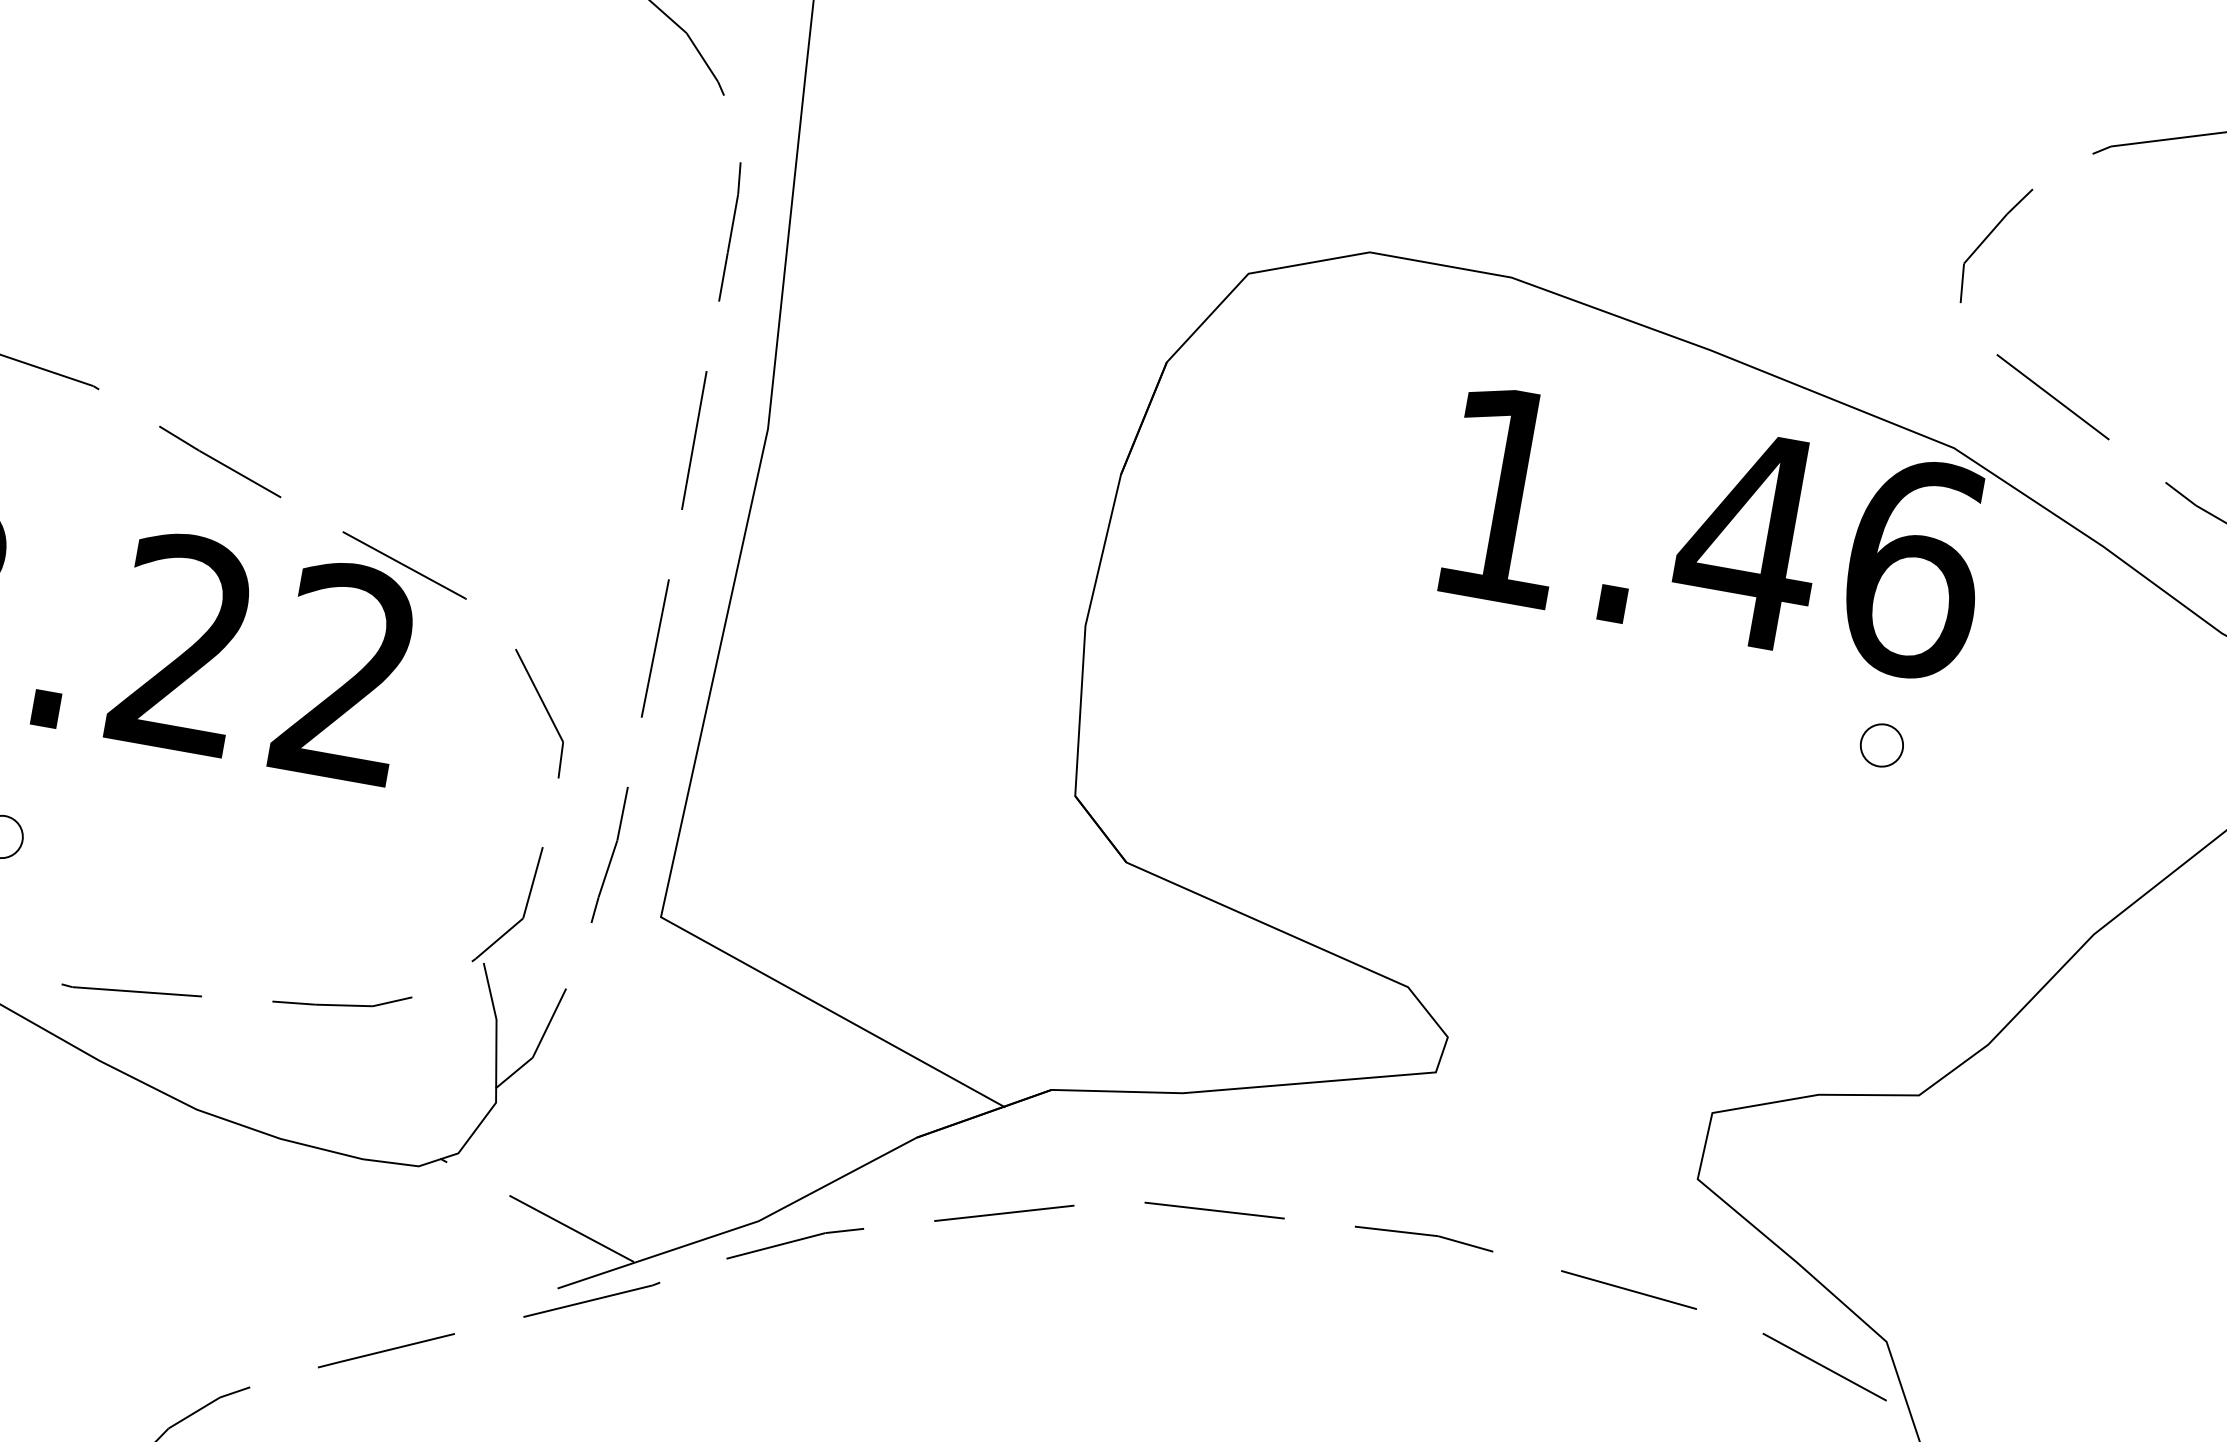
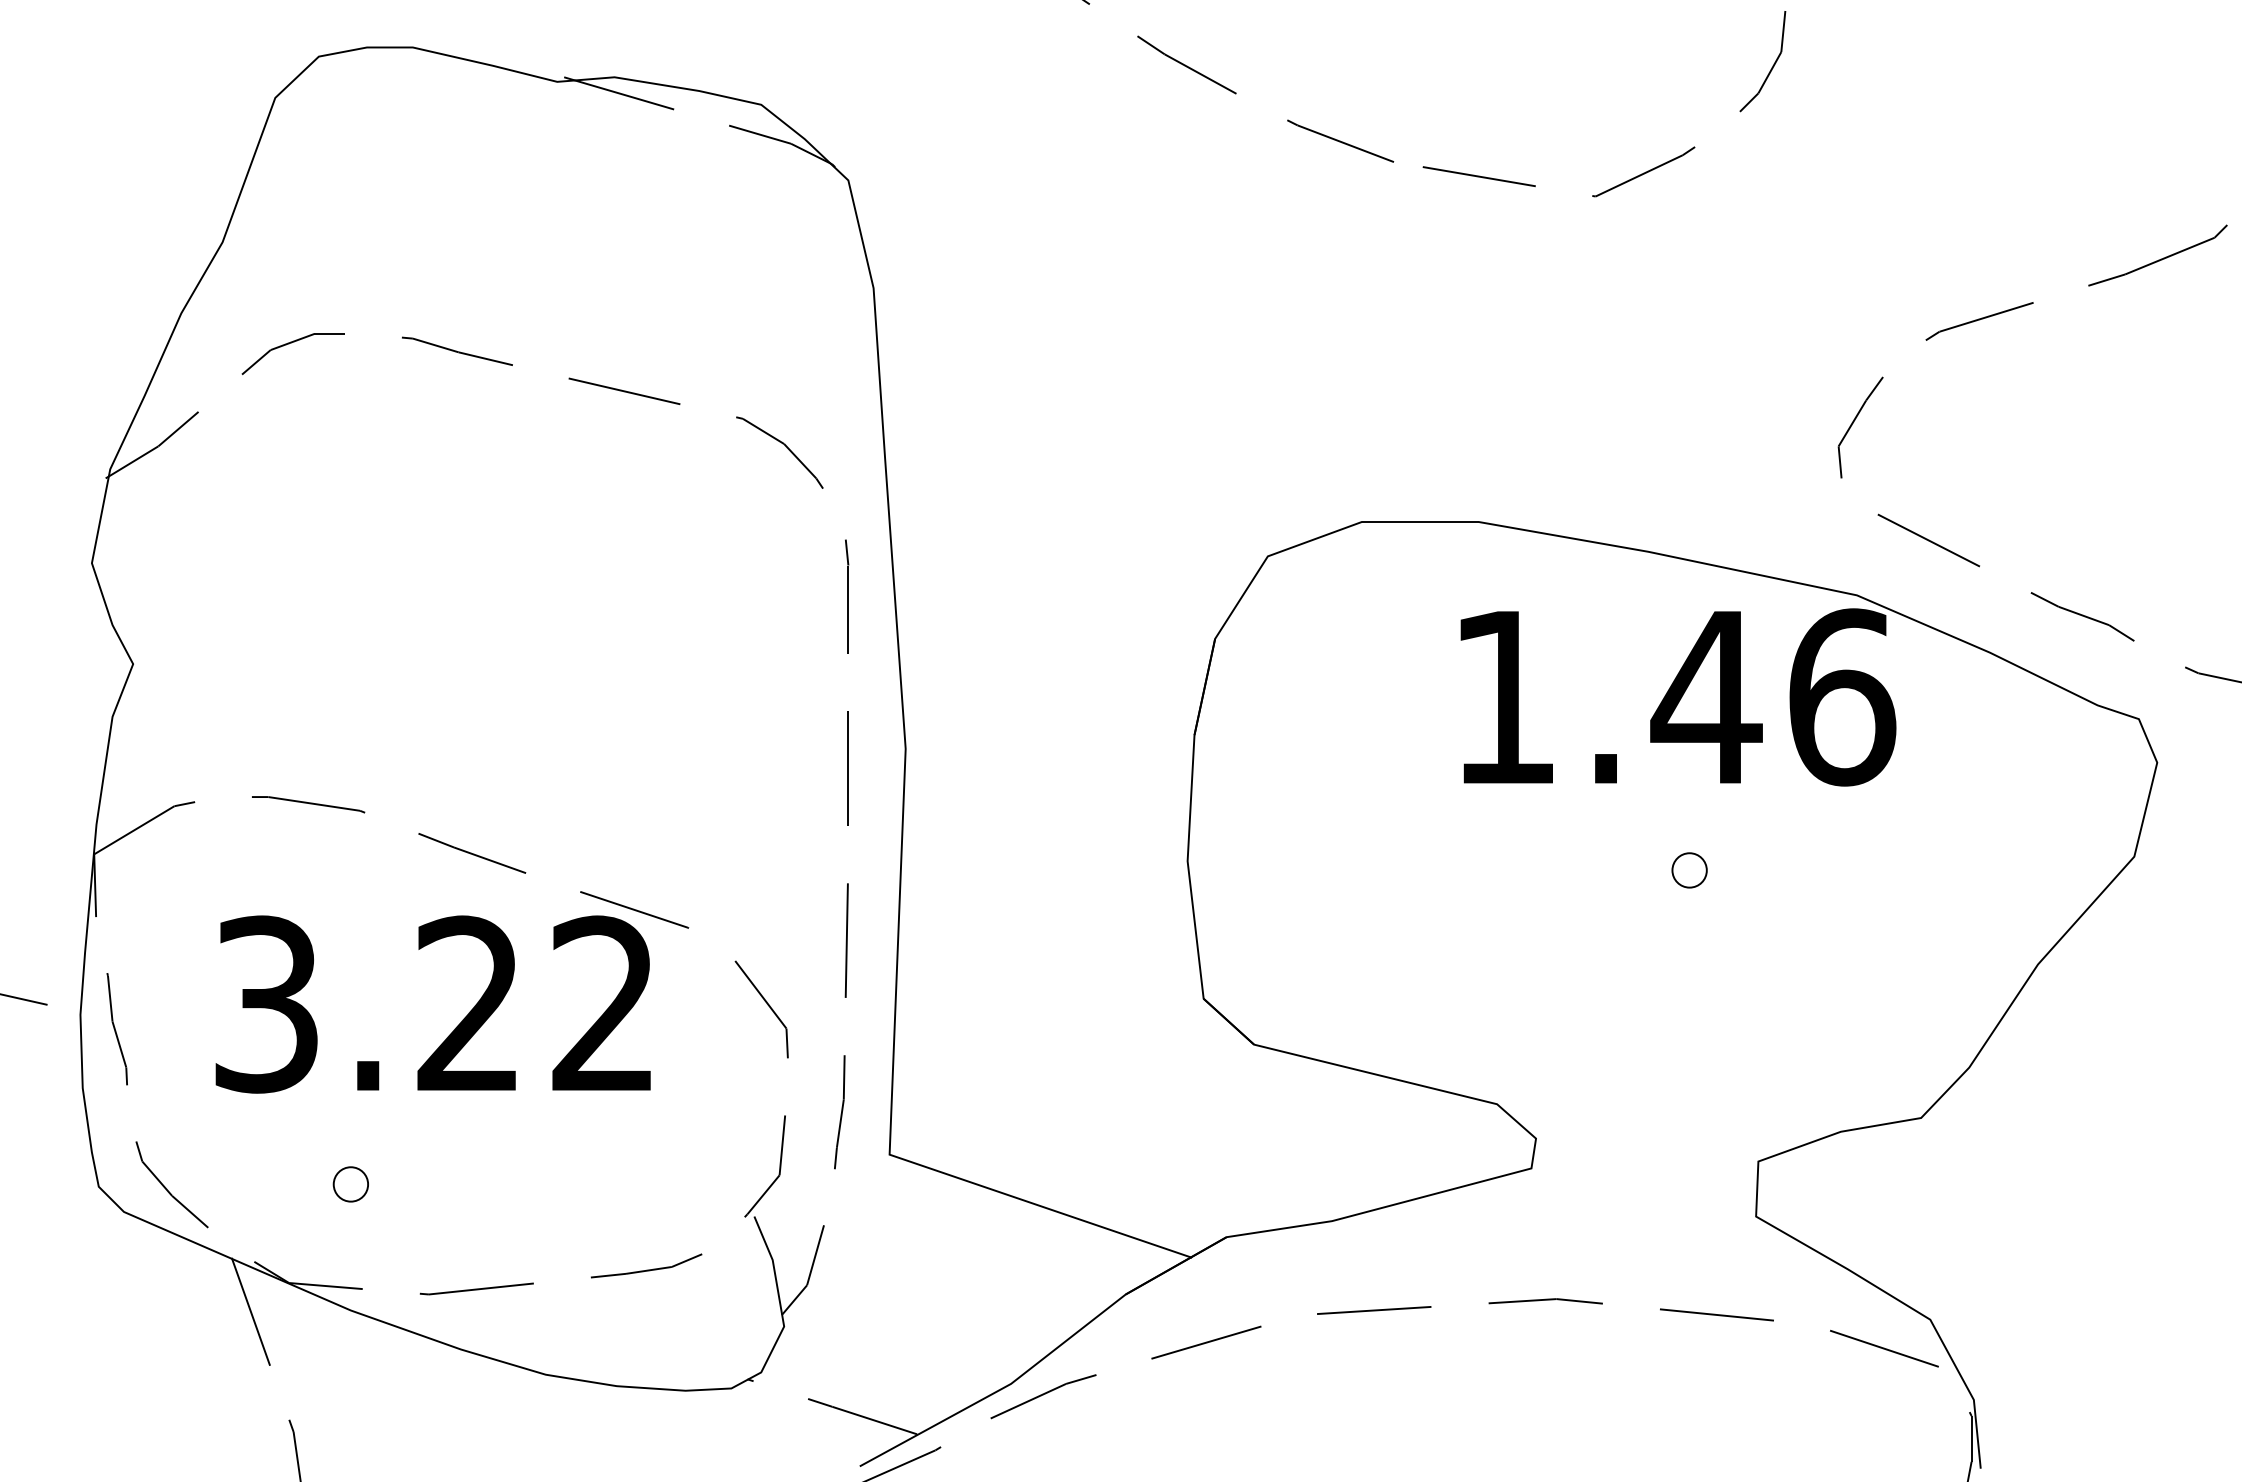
part: (1881, 745) -> (1689, 870), moved

